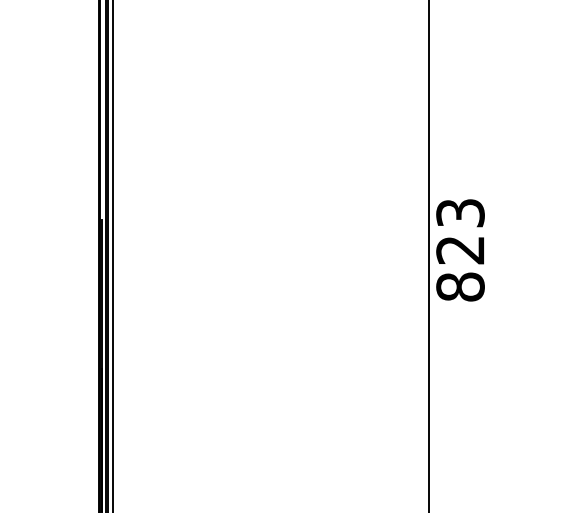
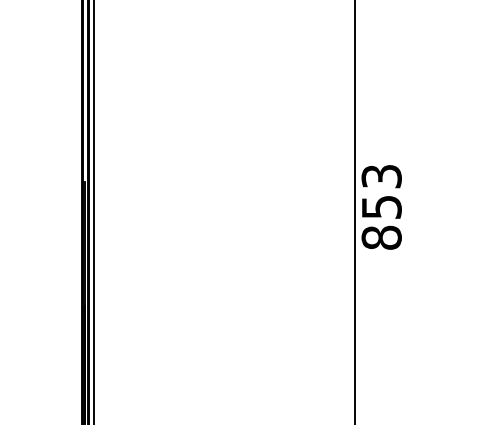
text: (460, 250) -> (381, 207), 823 -> 853

